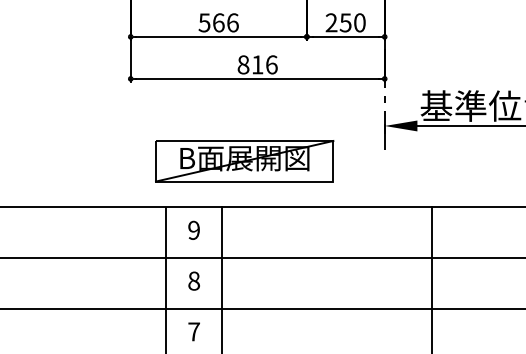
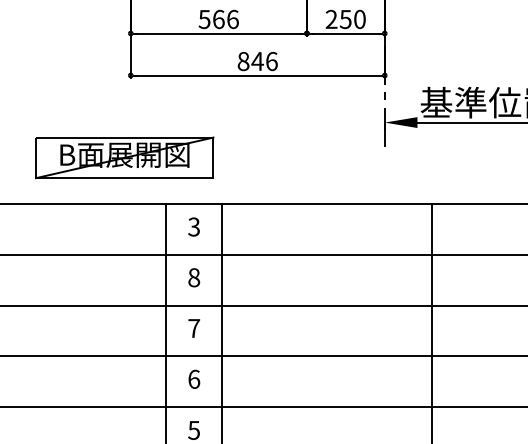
text: (257, 64) -> (257, 61), 816 -> 846
part: (244, 160) -> (124, 157), moved
text: (193, 229) -> (193, 226), 9 -> 3

